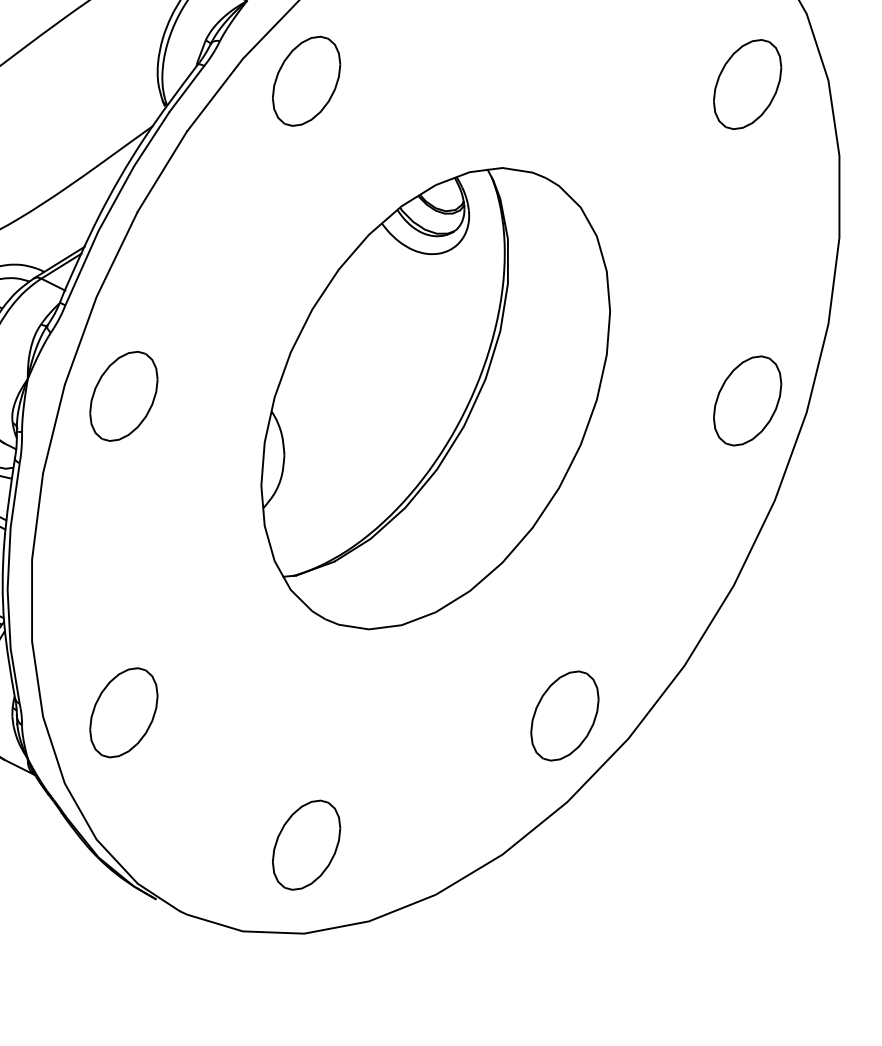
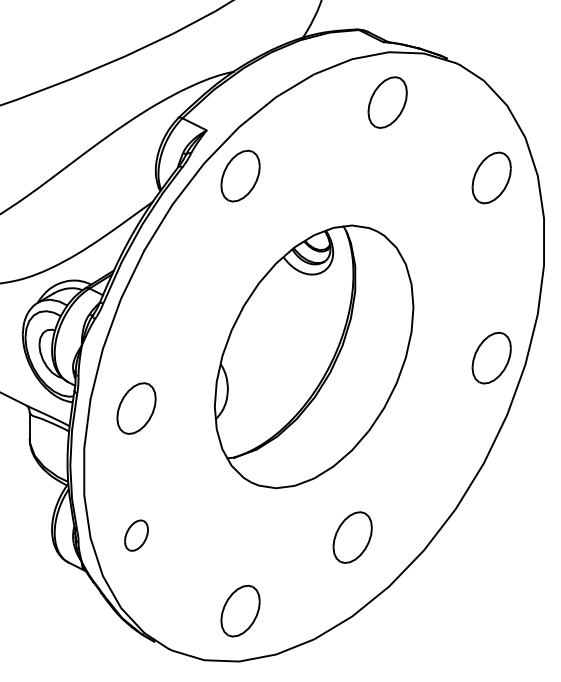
part: (123, 396) -> (136, 408), moved
part: (123, 712) -> (136, 535), size x0.6
part: (564, 715) -> (352, 537), moved

